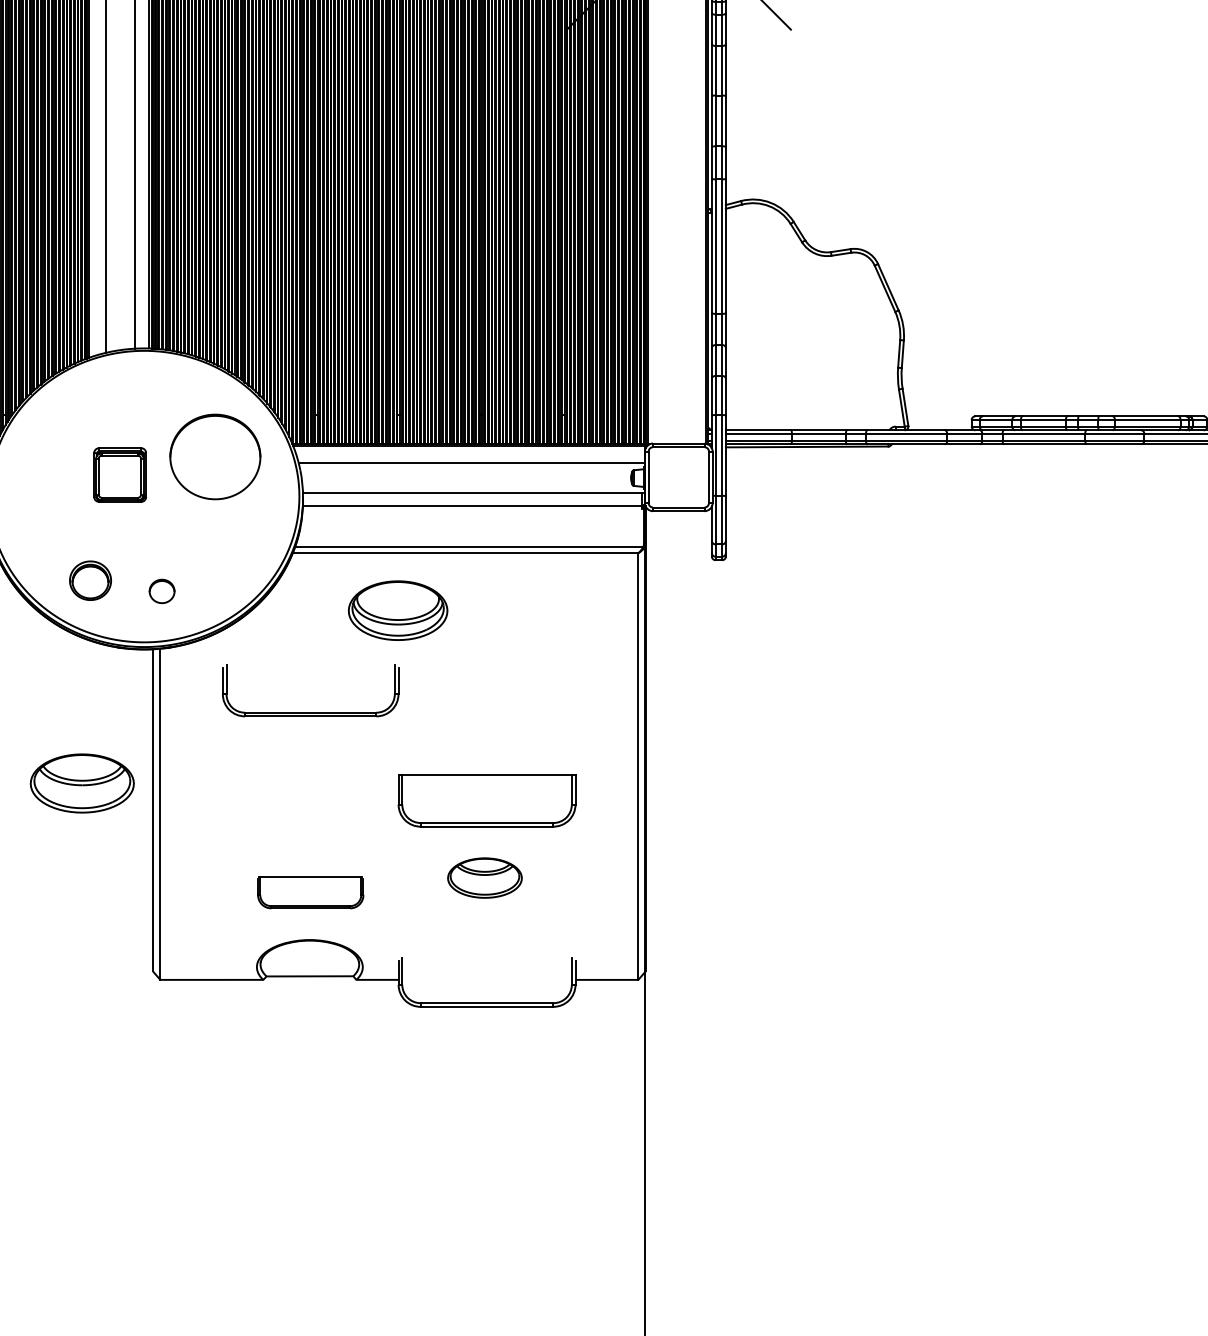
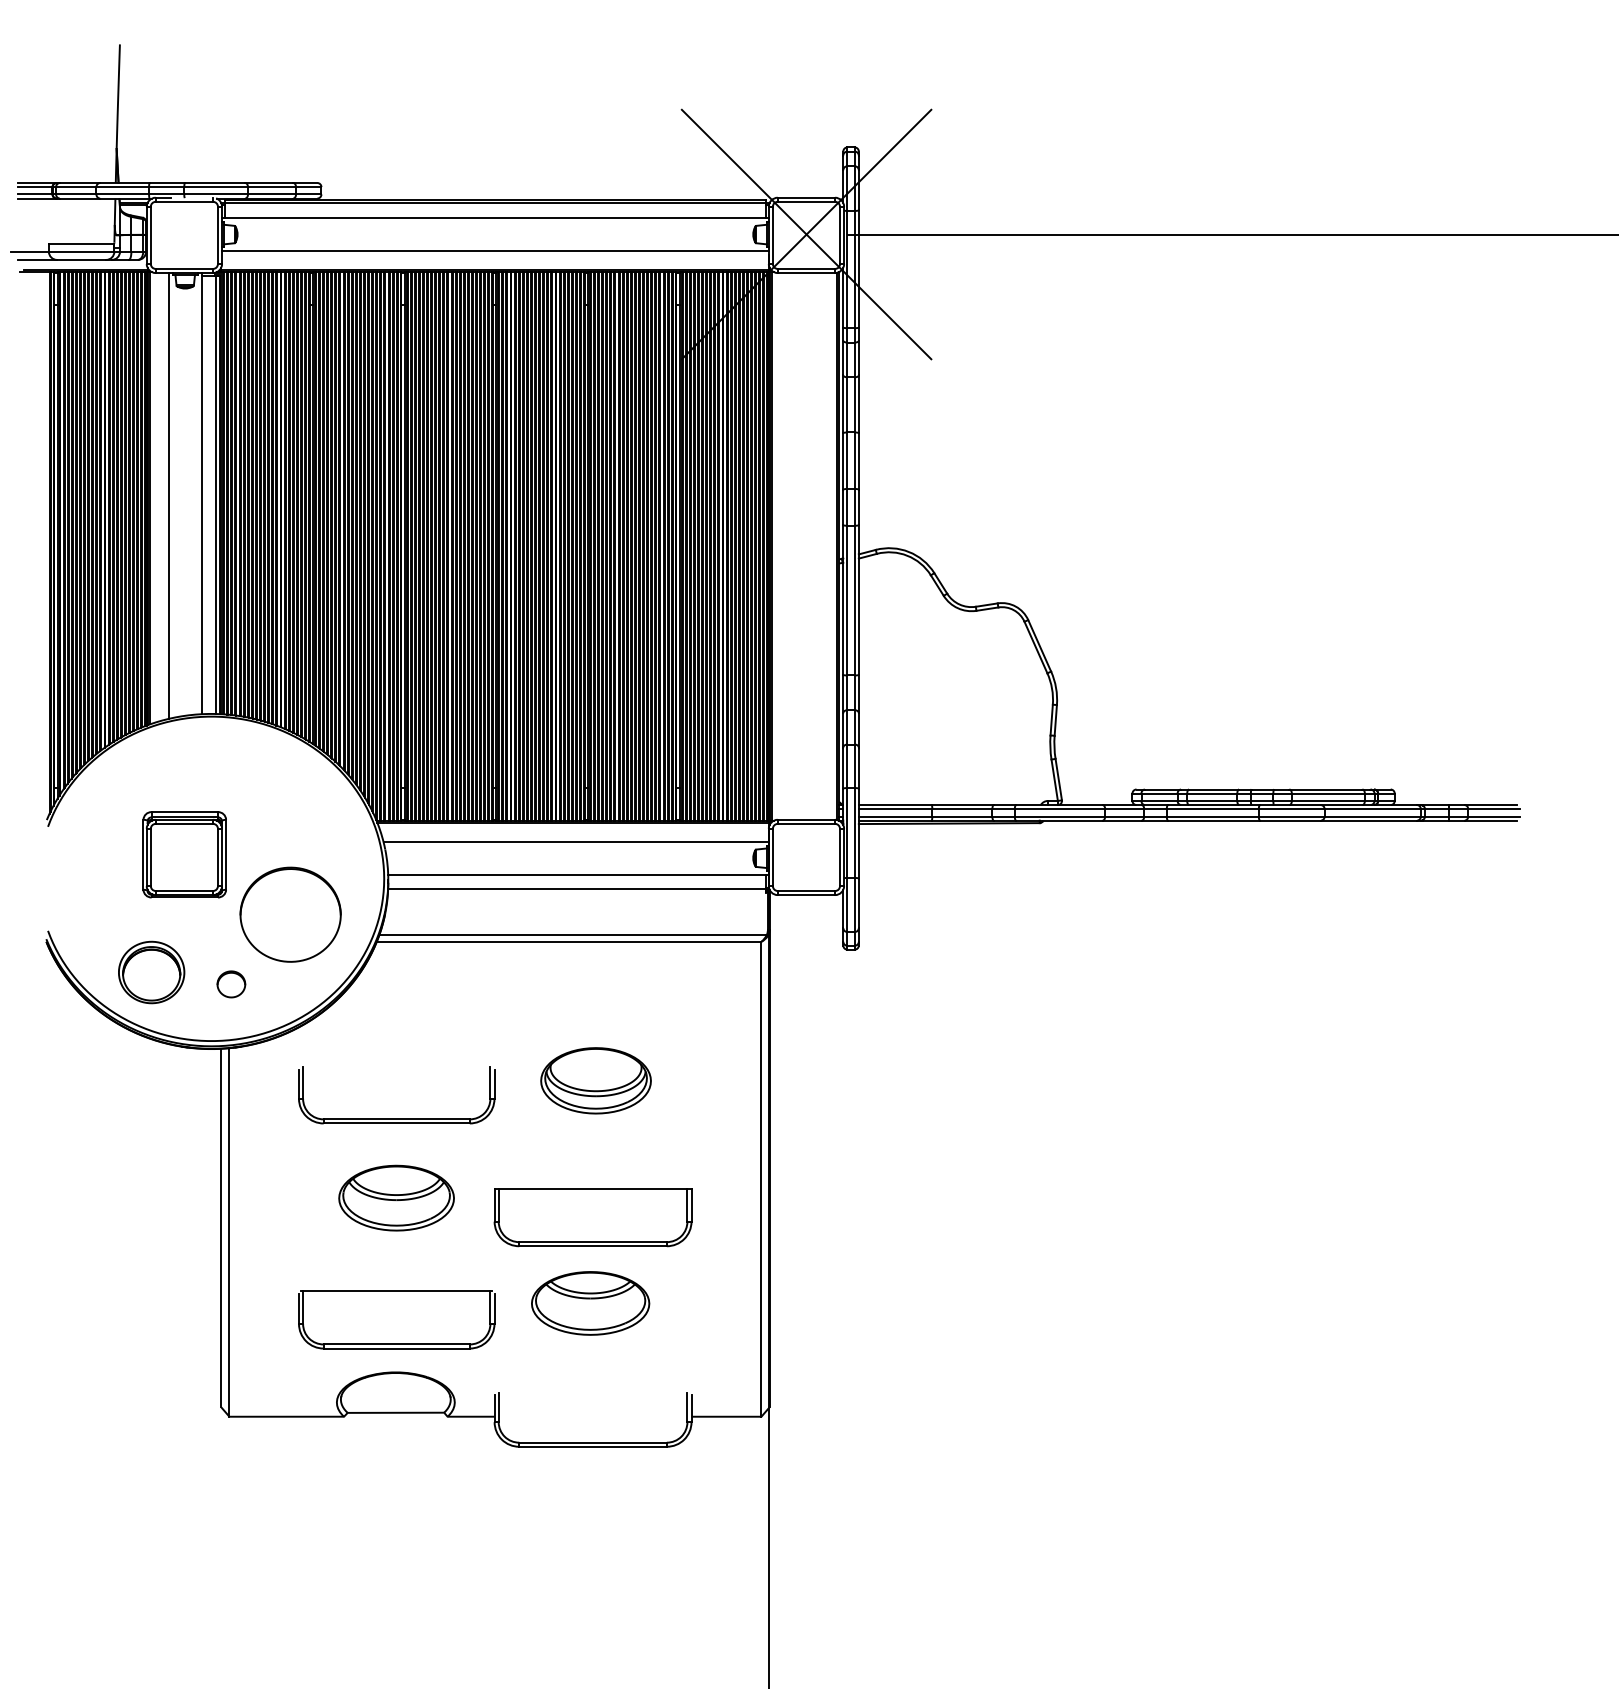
part: (215, 456) -> (290, 914), moved
part: (119, 474) -> (184, 854), size x1.43
part: (90, 580) -> (151, 972), size x1.43
part: (397, 610) -> (595, 1080), moved
part: (82, 782) -> (396, 1197), moved
part: (484, 878) -> (590, 1303), size x1.43
part: (310, 892) -> (396, 1319), size x1.67

